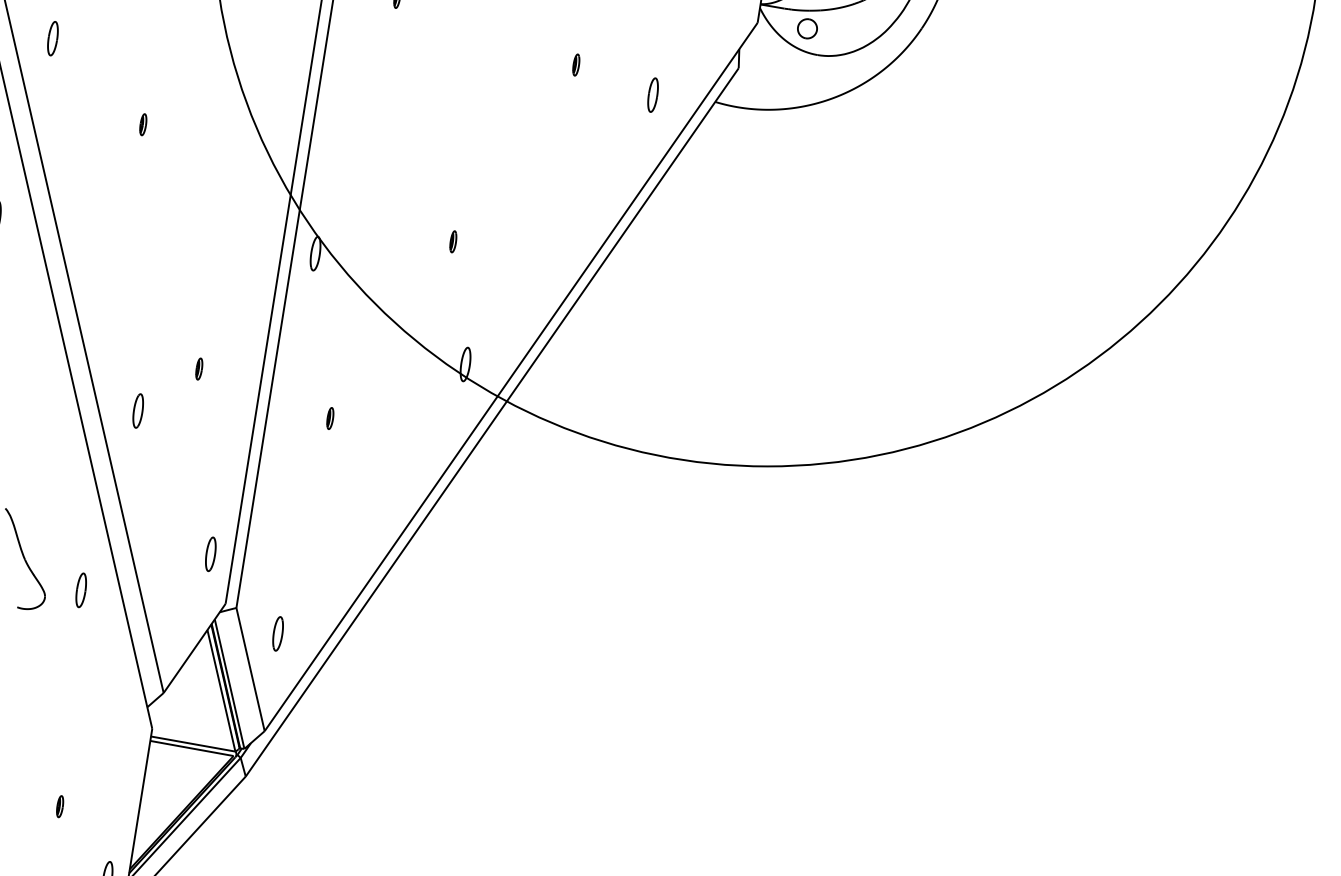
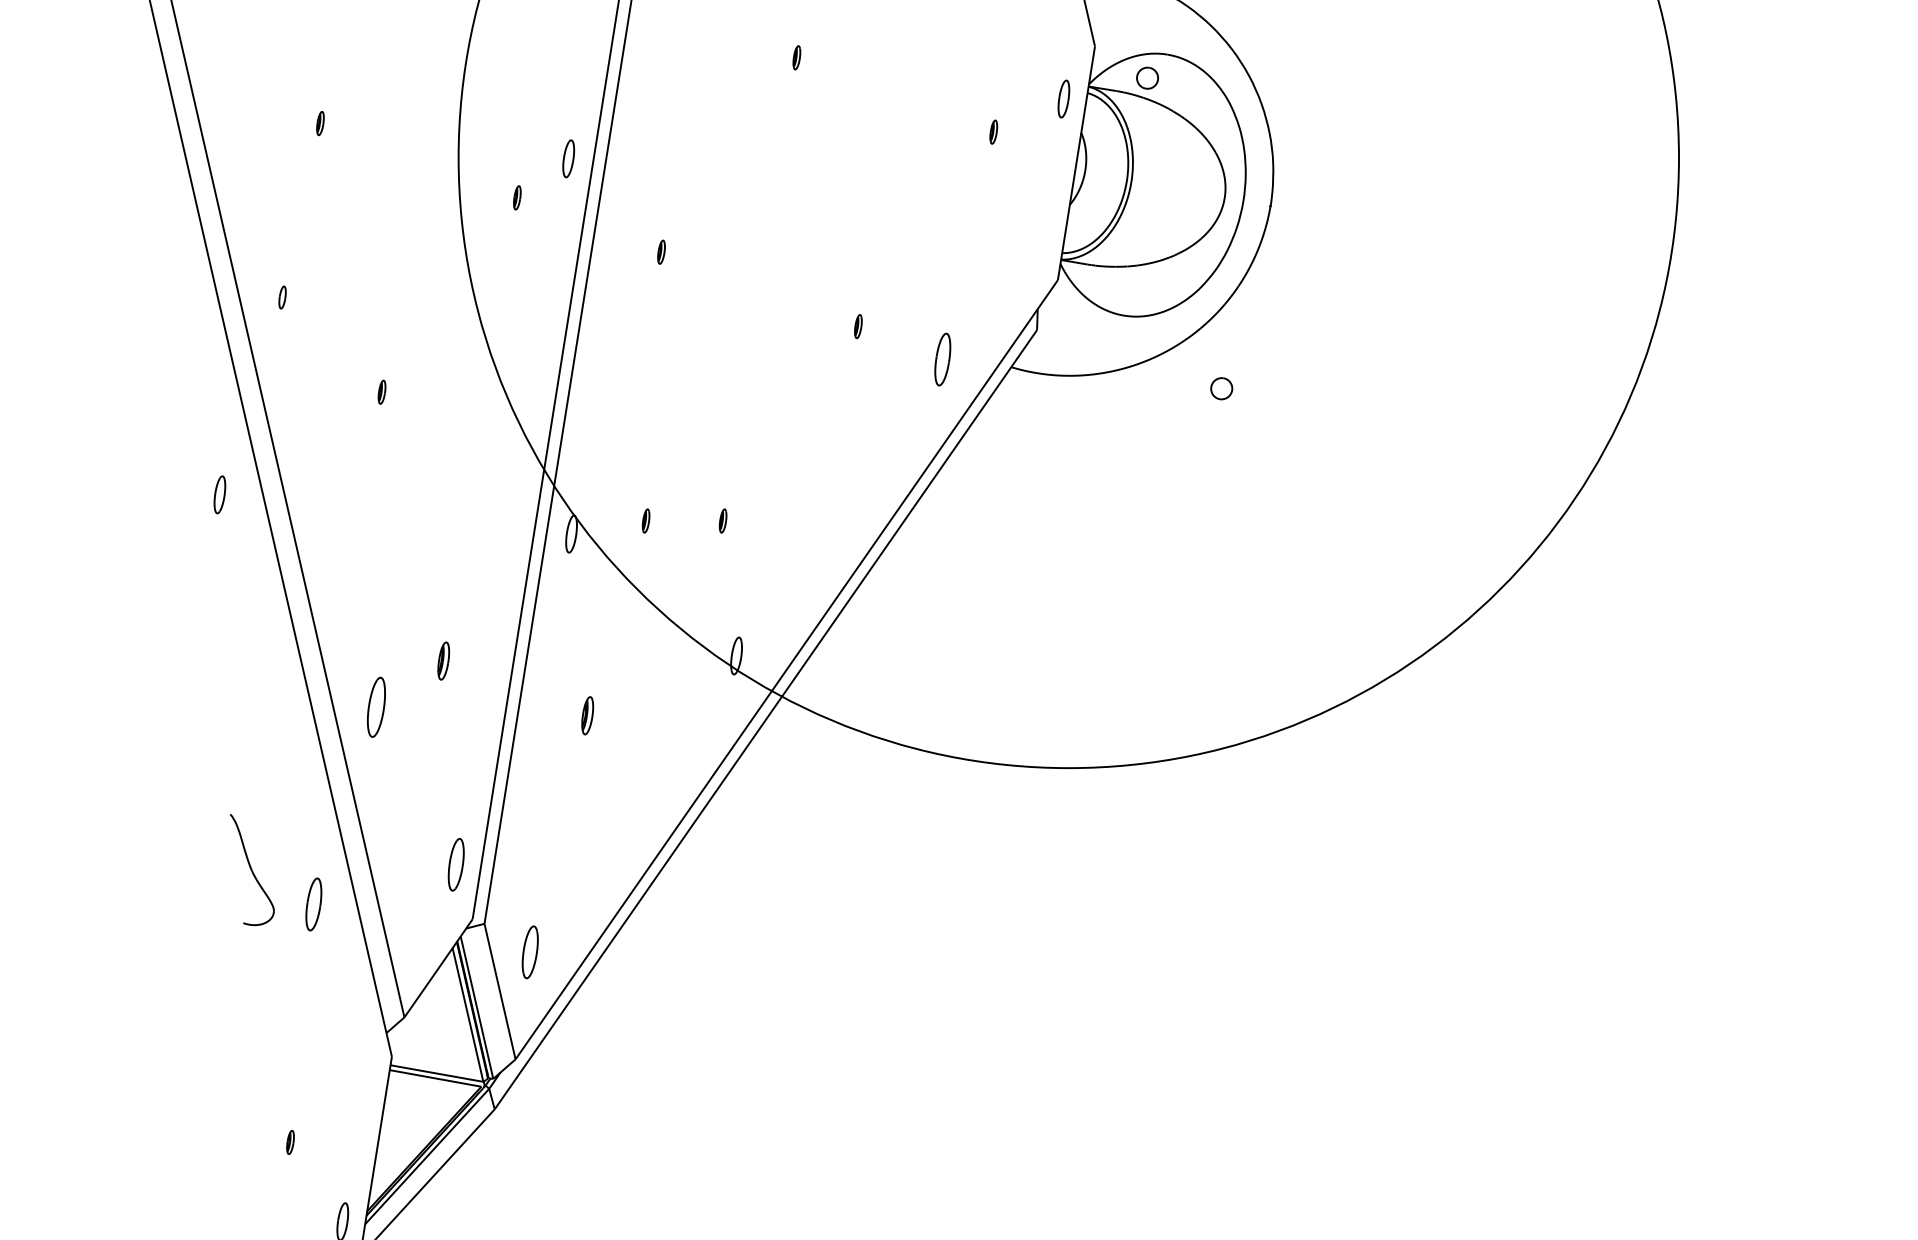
part: (807, 28) -> (1221, 388), moved
part: (52, 38) -> (282, 297), size x0.6
part: (652, 94) -> (942, 359), size x1.4
part: (382, 241) -> (645, 520), added
part: (199, 368) -> (443, 660), size x1.6
part: (138, 410) -> (376, 706), size x1.6
part: (330, 417) -> (587, 714), size x1.6
part: (210, 554) -> (456, 864), size x1.4
part: (80, 590) -> (313, 904), size x1.4
part: (278, 634) -> (530, 952), size x1.4

